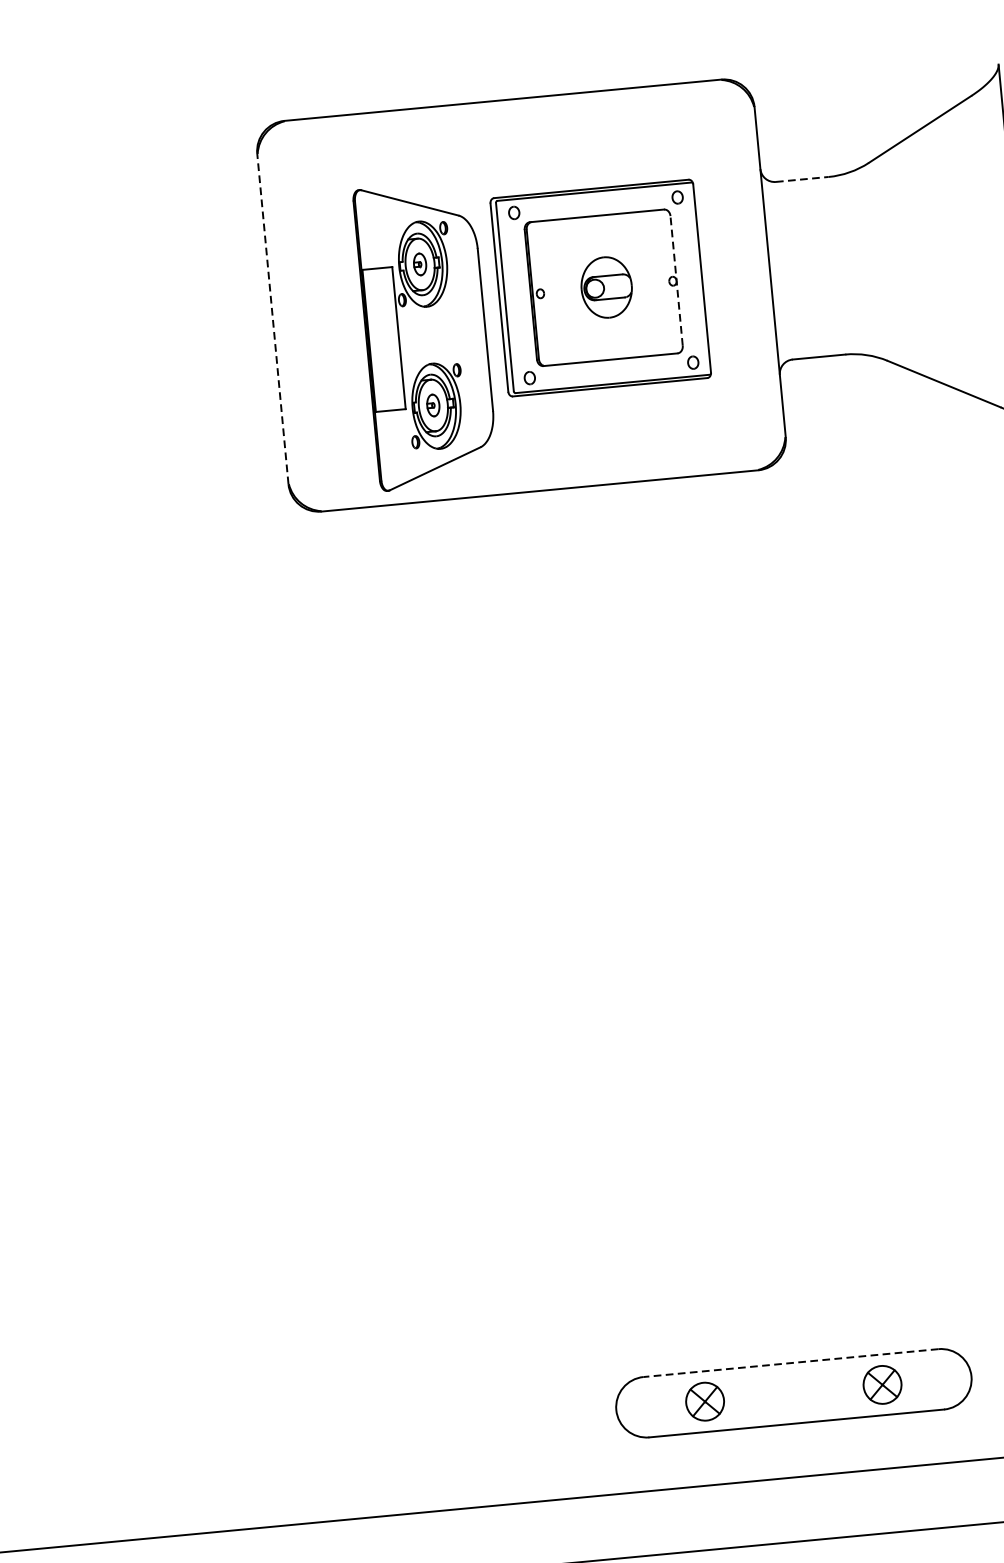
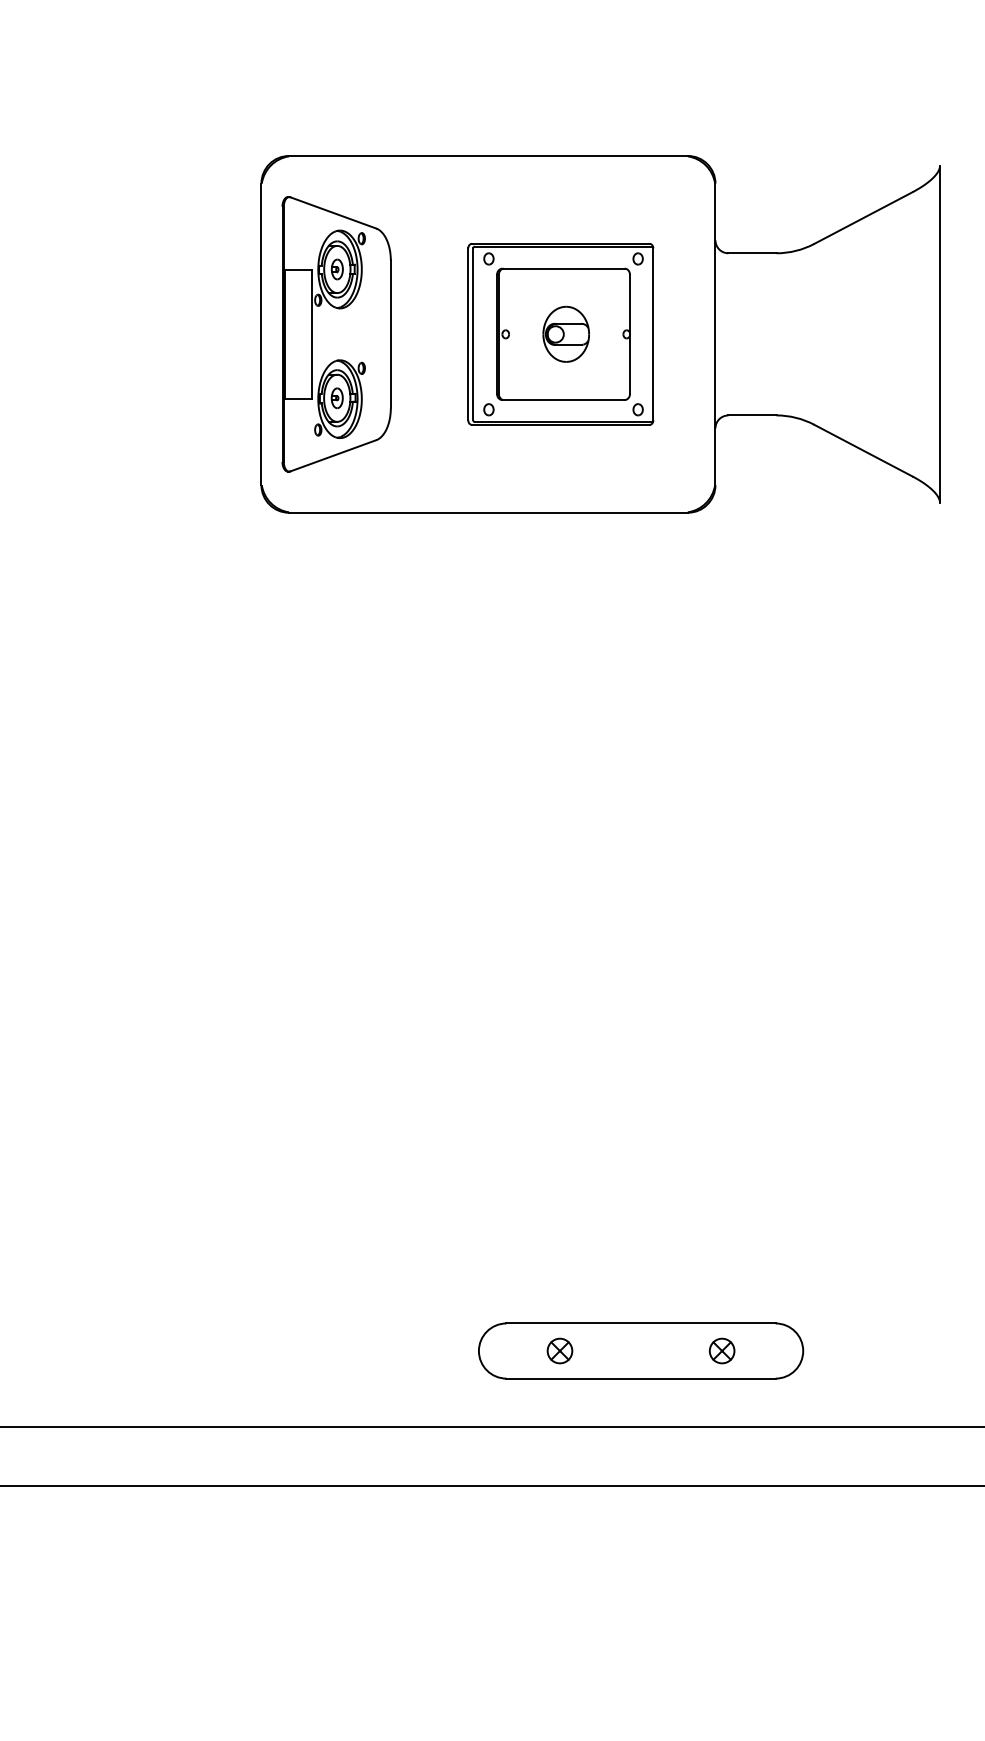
line: (802, 179) -> (752, 253), dashed -> solid
line: (676, 279) -> (630, 333), dashed -> solid
line: (272, 319) -> (261, 334), dashed -> solid
part: (425, 335) -> (336, 334), moved
line: (791, 1363) -> (641, 1323), dashed -> solid
part: (883, 1384) -> (722, 1350), size x0.71
part: (704, 1401) -> (559, 1350), size x0.71

